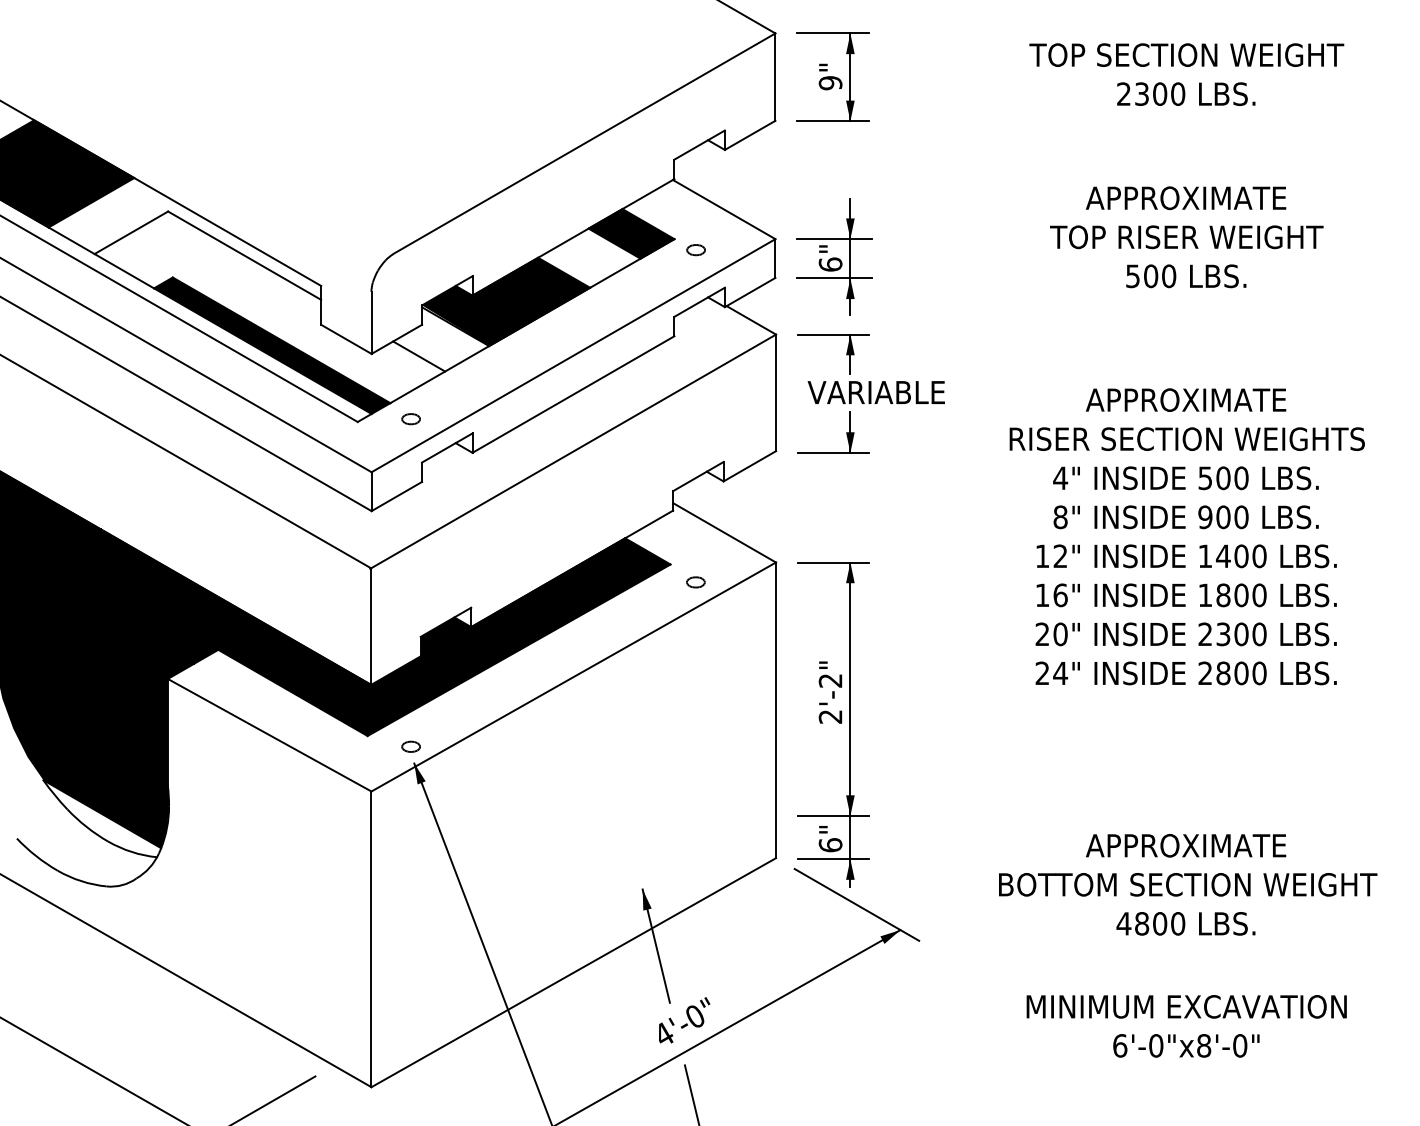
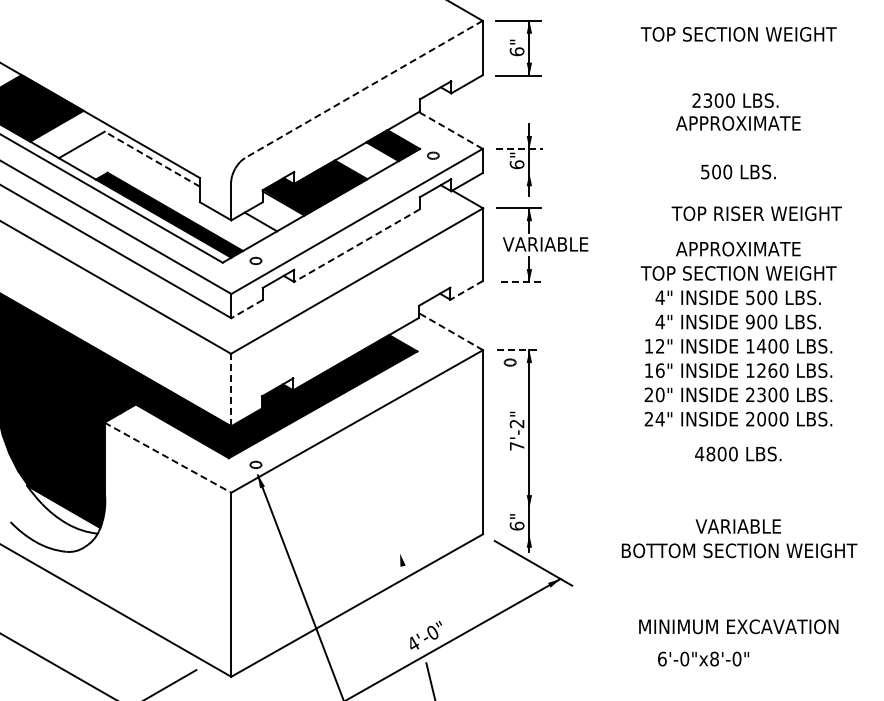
text: (829, 82) -> (516, 51), 9" -> 6"
text: (1186, 93) -> (735, 100), moved
line: (583, 143) -> (363, 89), solid -> dashed
line: (723, 209) -> (450, 130), solid -> dashed
text: (1186, 236) -> (756, 213), moved
line: (834, 238) -> (519, 148), solid -> dashed
line: (244, 256) -> (152, 159), solid -> dashed
line: (834, 278) -> (519, 173), removed
line: (574, 394) -> (357, 245), solid -> dashed
text: (1186, 439) -> (738, 273), RISER SECTION WEIGHTS -> TOP SECTION WEIGHT
line: (832, 453) -> (518, 282), solid -> dashed
line: (749, 466) -> (466, 290), solid -> dashed
line: (395, 497) -> (246, 309), solid -> dashed
text: (1059, 516) -> (659, 321), 8" -> 4"
line: (725, 532) -> (451, 331), solid -> dashed
line: (834, 563) -> (519, 350), solid -> dashed
part: (694, 582) -> (509, 362), moved
text: (1232, 595) -> (767, 370), 1800 -> 1260
line: (371, 625) -> (231, 389), solid -> dashed
text: (1223, 673) -> (761, 419), 2800 -> 2000
text: (829, 717) -> (516, 446), 2'-2" -> 7'-2"
line: (270, 734) -> (168, 457), solid -> dashed
line: (832, 815) -> (518, 507), removed
text: (1186, 845) -> (738, 526), APPROXIMATE -> VARIABLE
line: (832, 858) -> (518, 534), removed
text: (1186, 922) -> (738, 453), moved
line: (656, 945) -> (408, 588), removed
text: (1186, 1044) -> (703, 658), moved

